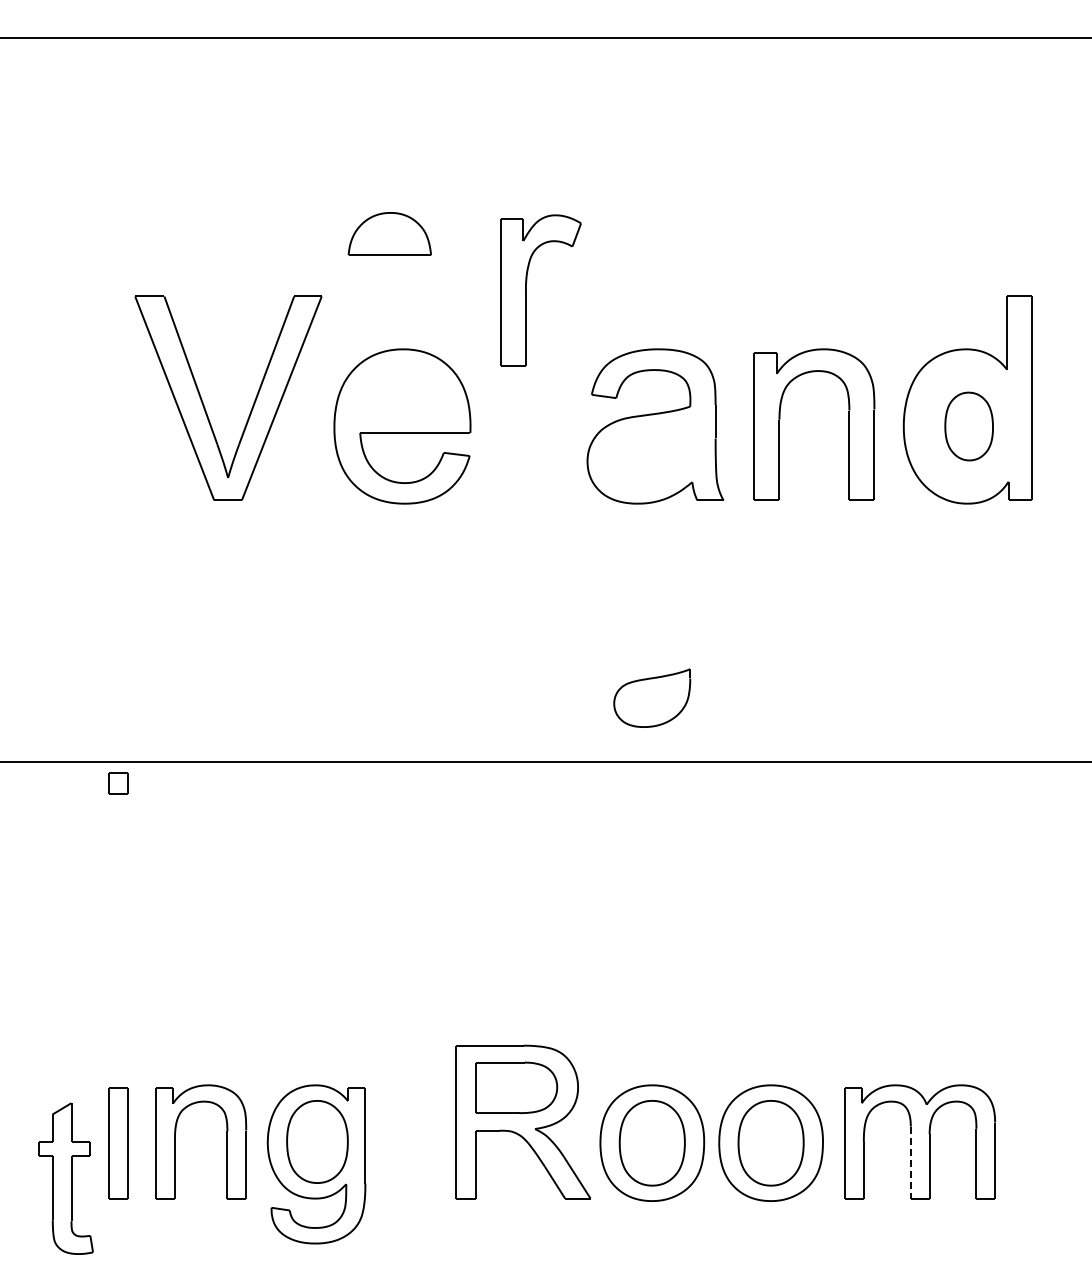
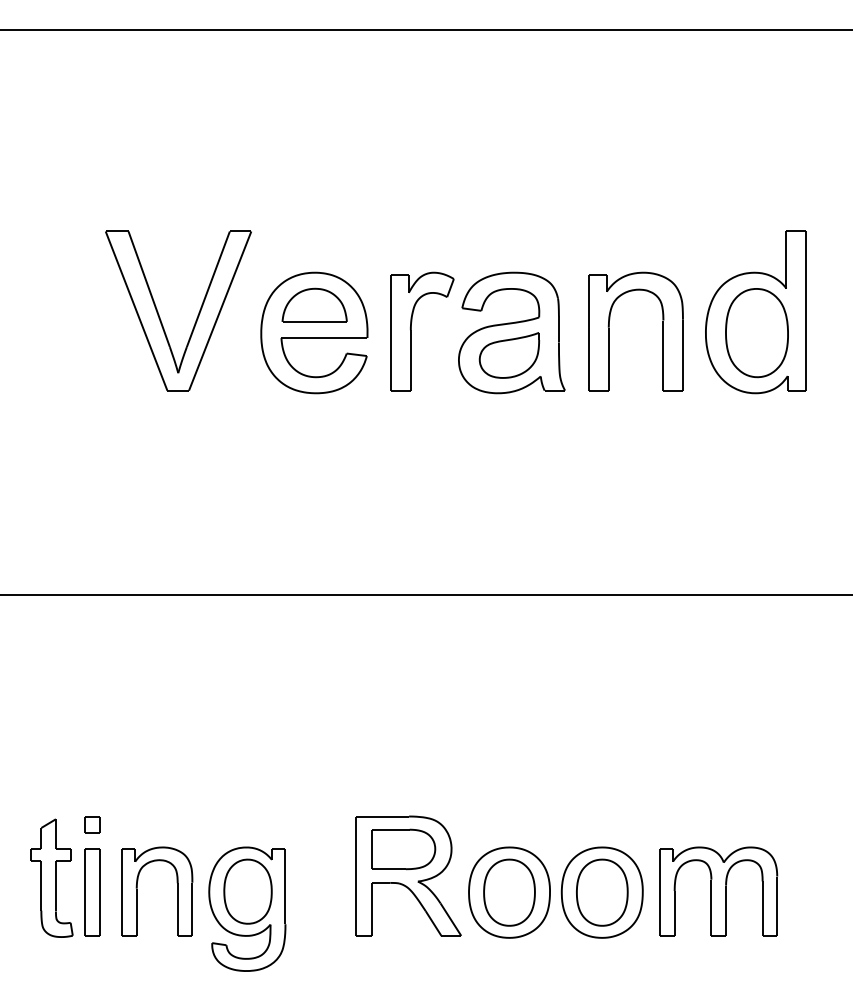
part: (389, 233) -> (314, 304), moved
part: (526, 290) -> (411, 331), moved
part: (968, 426) -> (756, 332), size x1.67
part: (652, 697) -> (509, 354), moved
part: (118, 783) -> (92, 824), moved
line: (910, 1162) -> (711, 907), dashed -> solid
part: (65, 1178) -> (51, 878), moved

